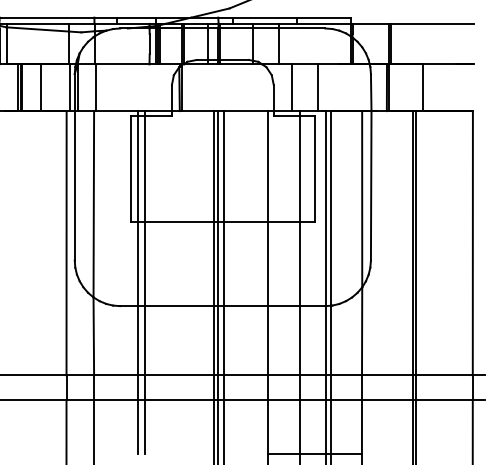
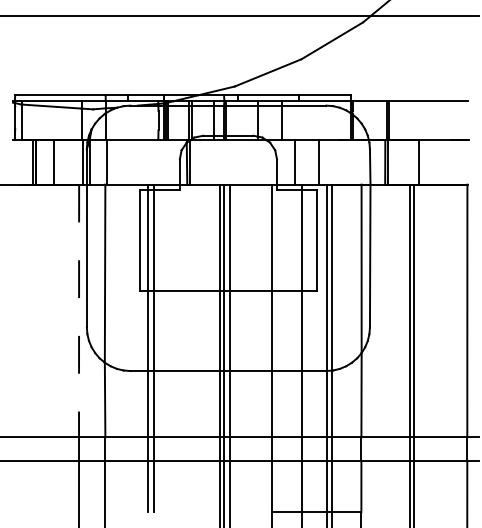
line: (67, 243) -> (79, 311), solid -> dashed

